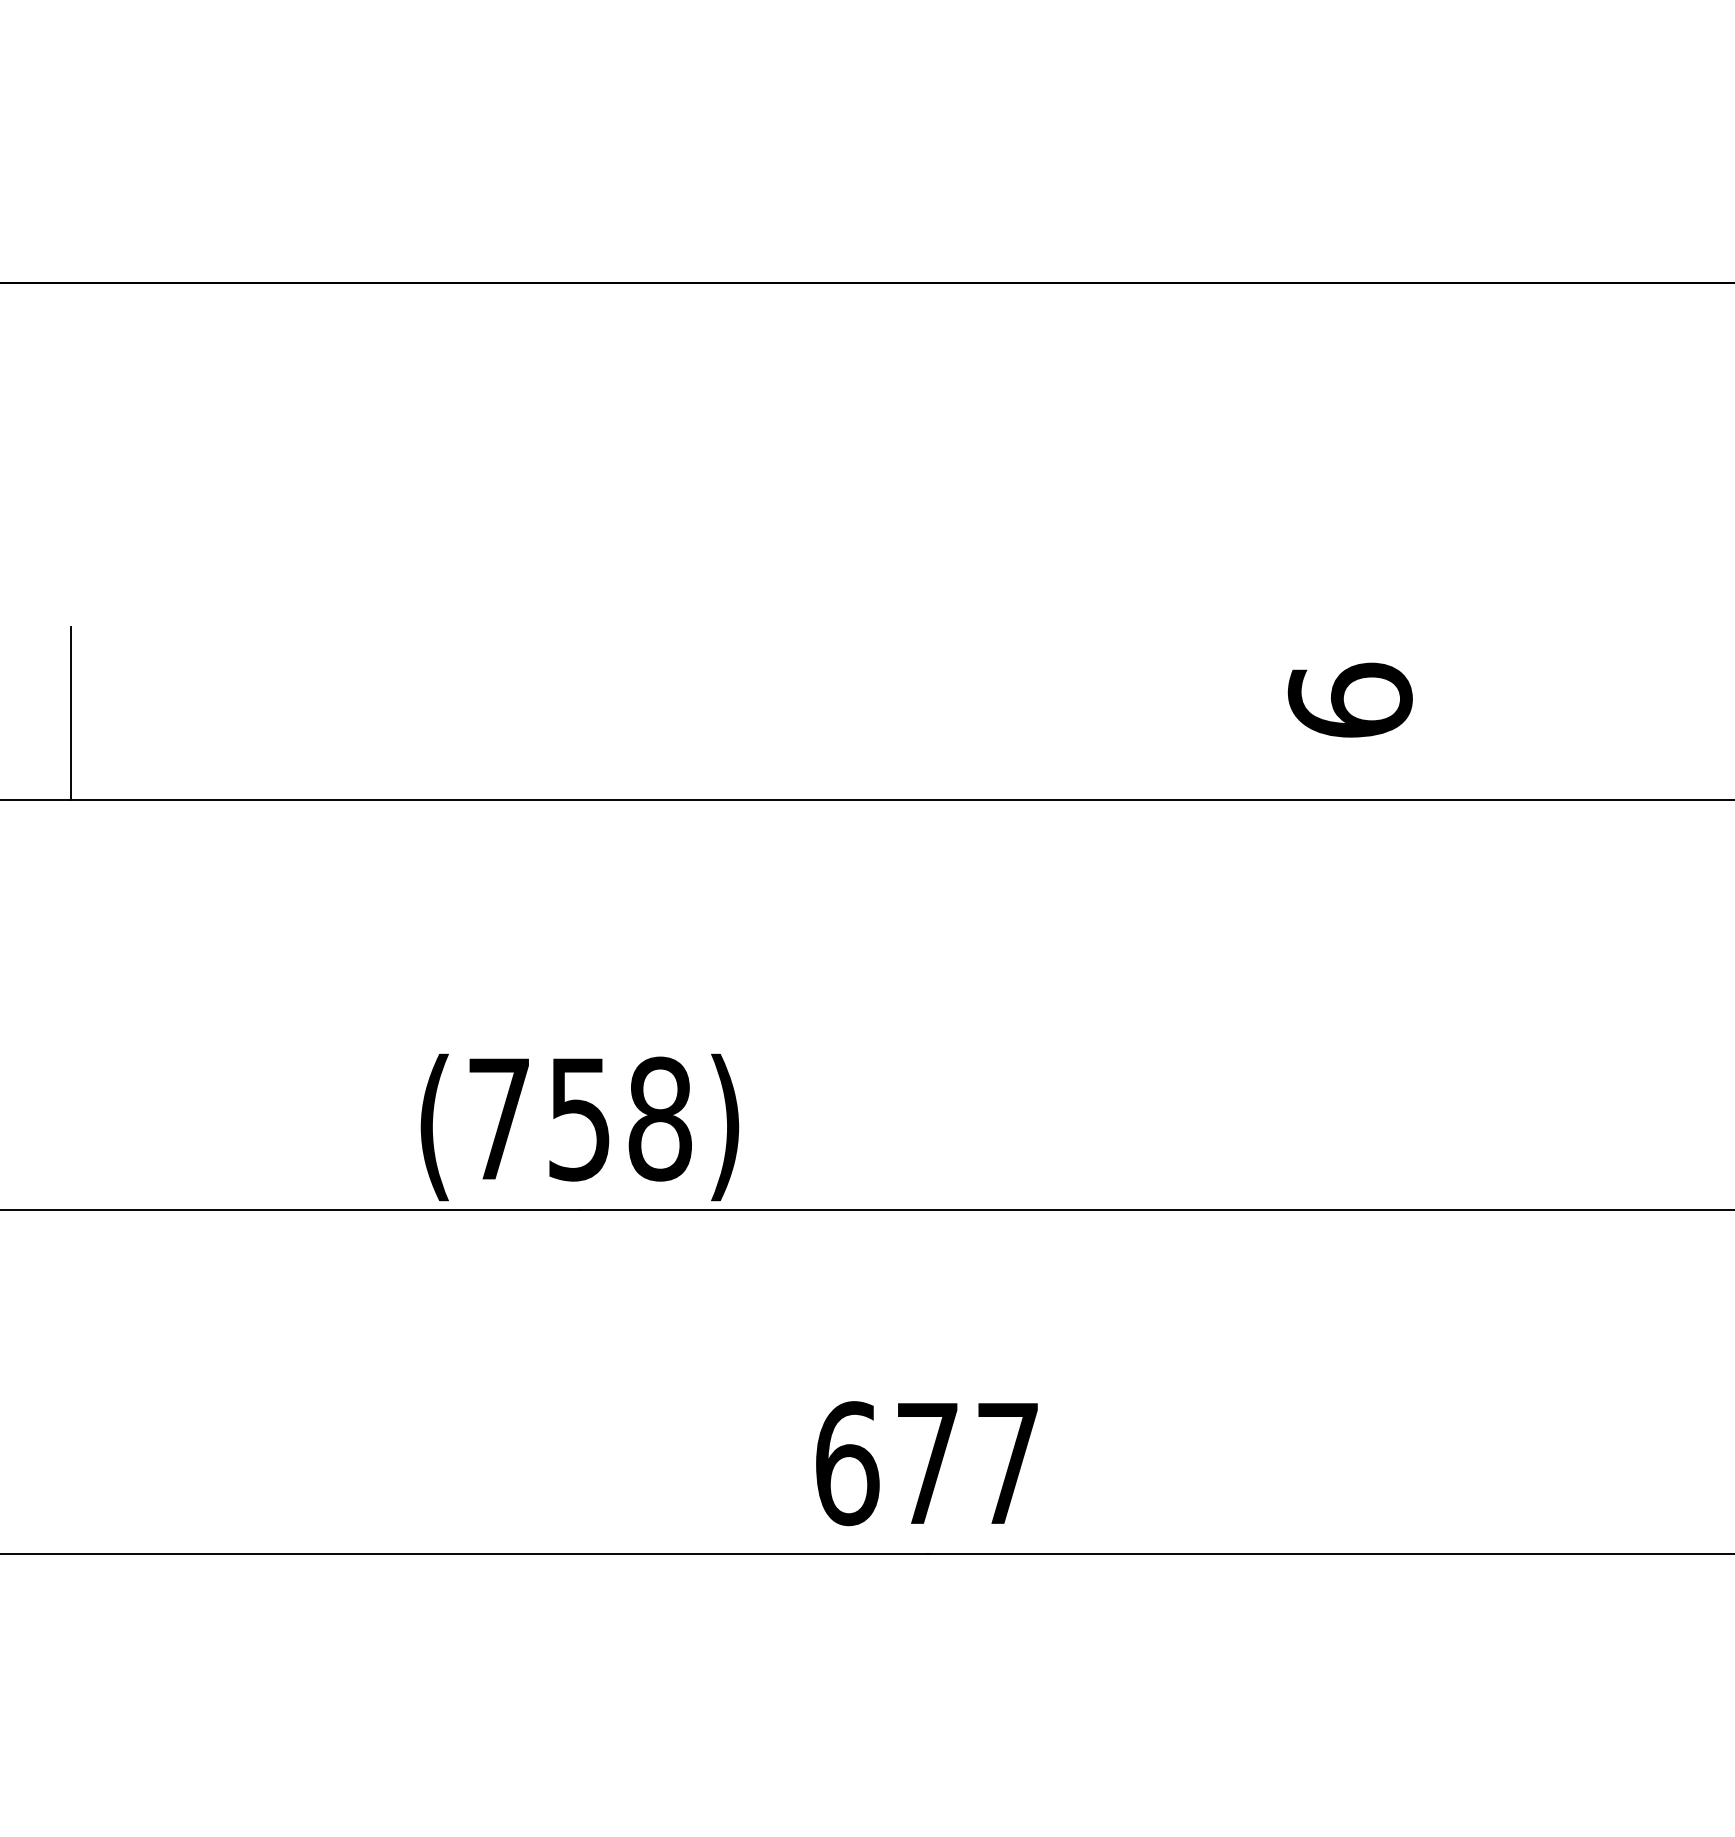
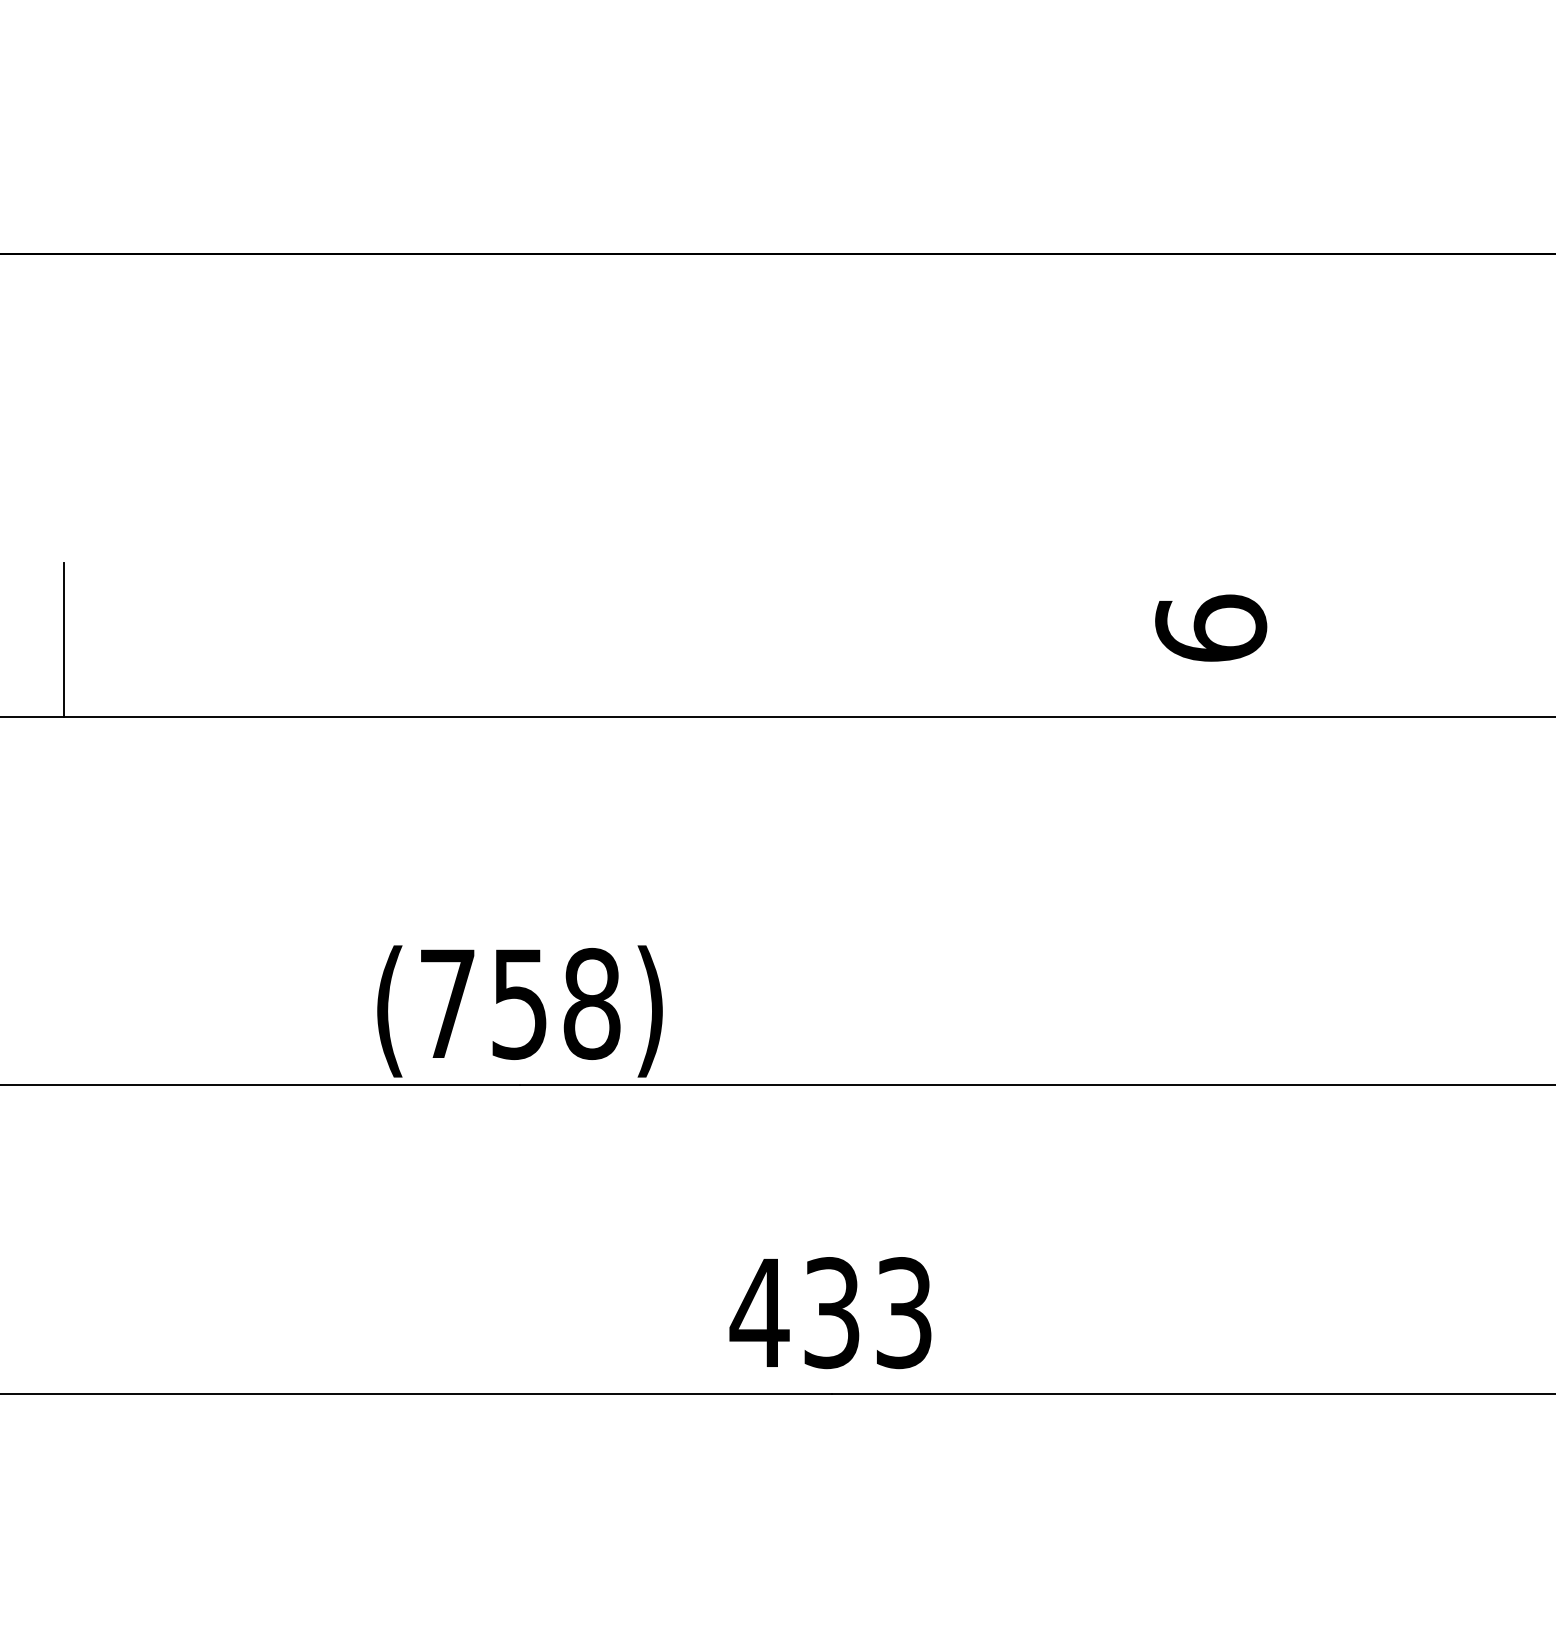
text: (925, 1463) -> (830, 1312), 677 -> 433

